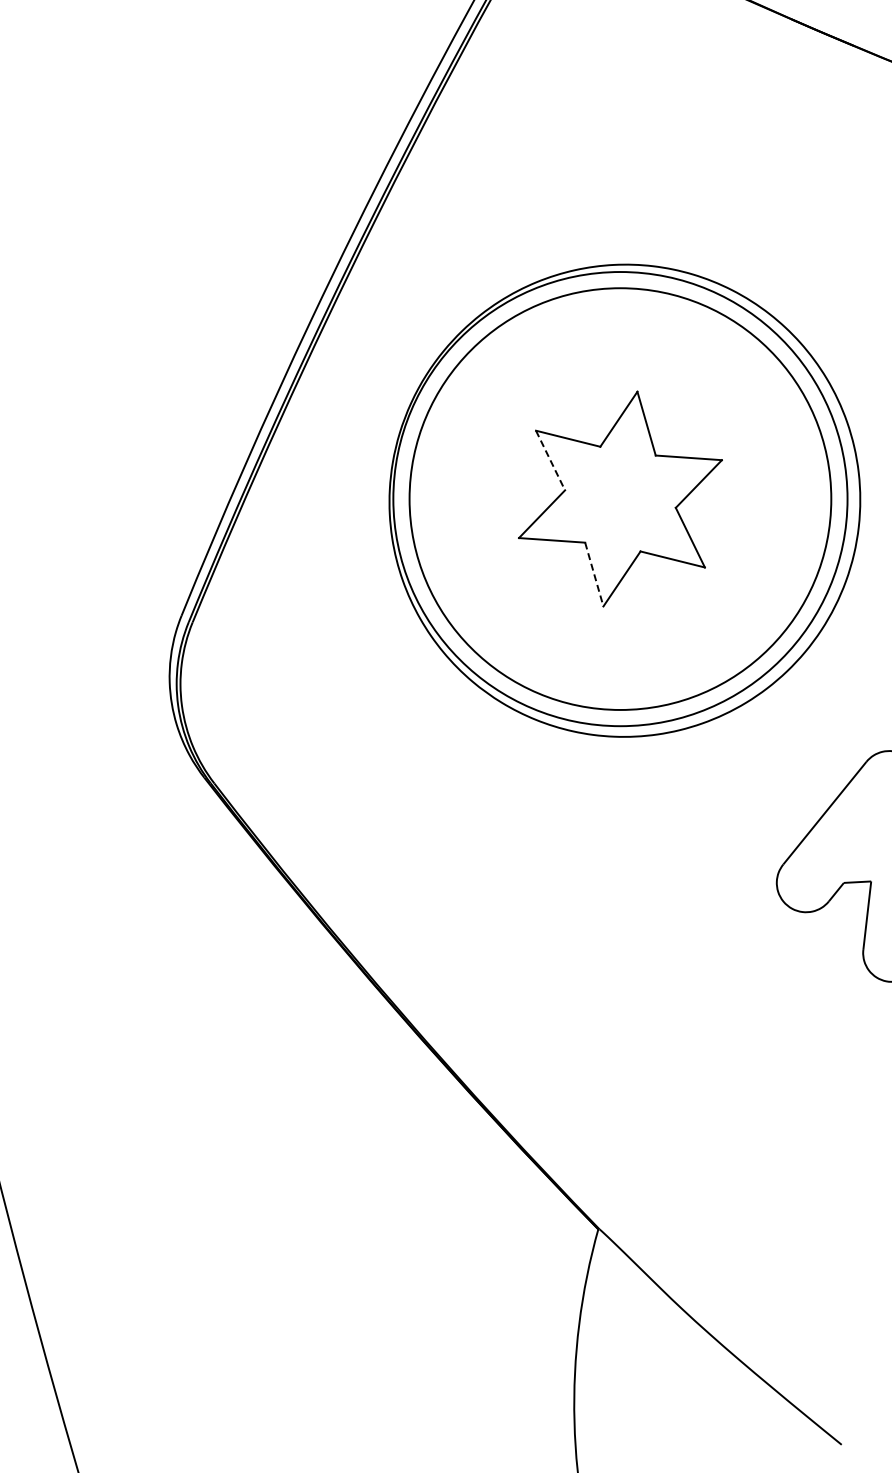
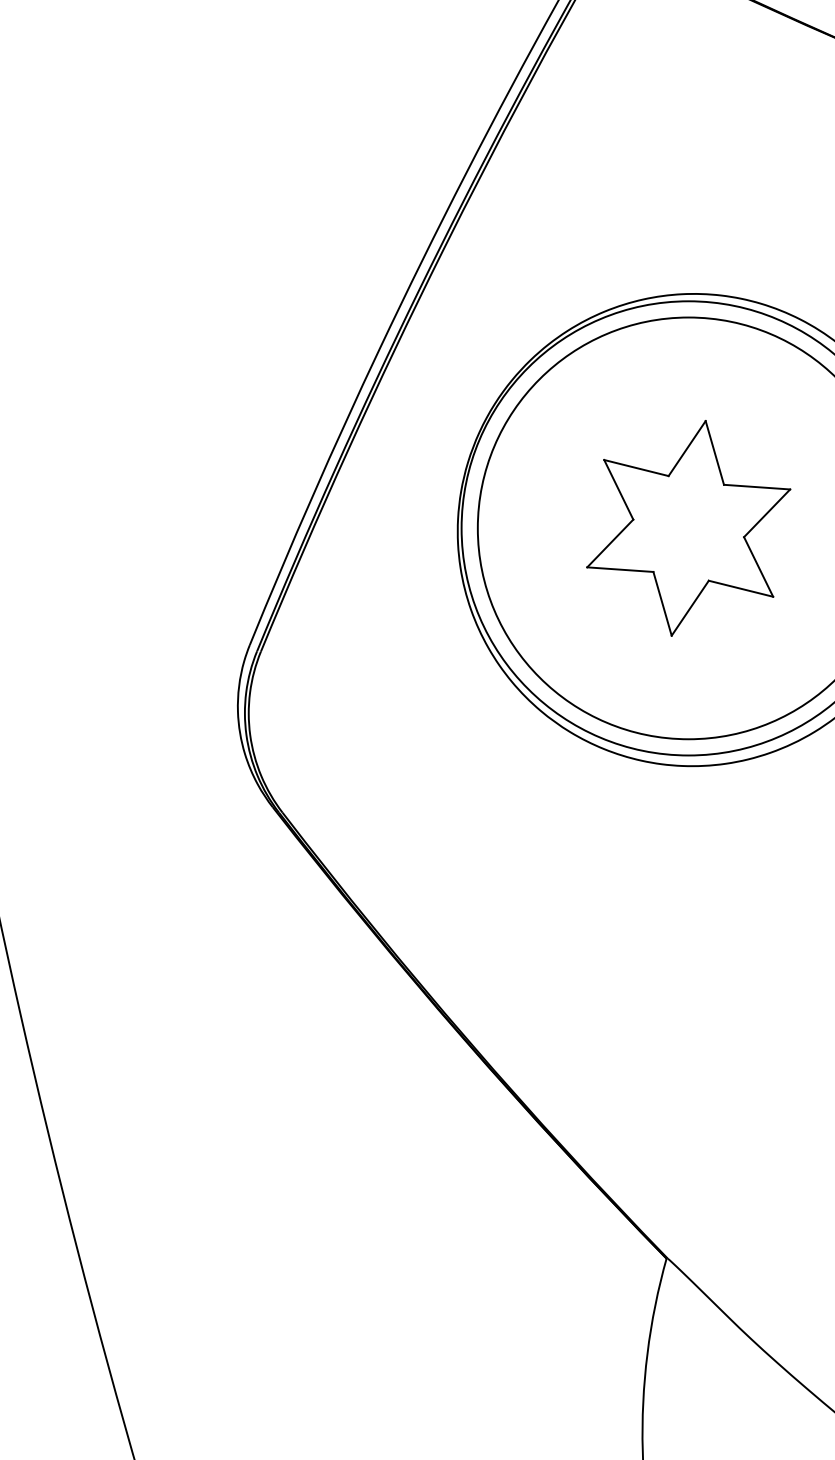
line: (550, 460) -> (618, 489), dashed -> solid
line: (594, 575) -> (662, 604), dashed -> solid

